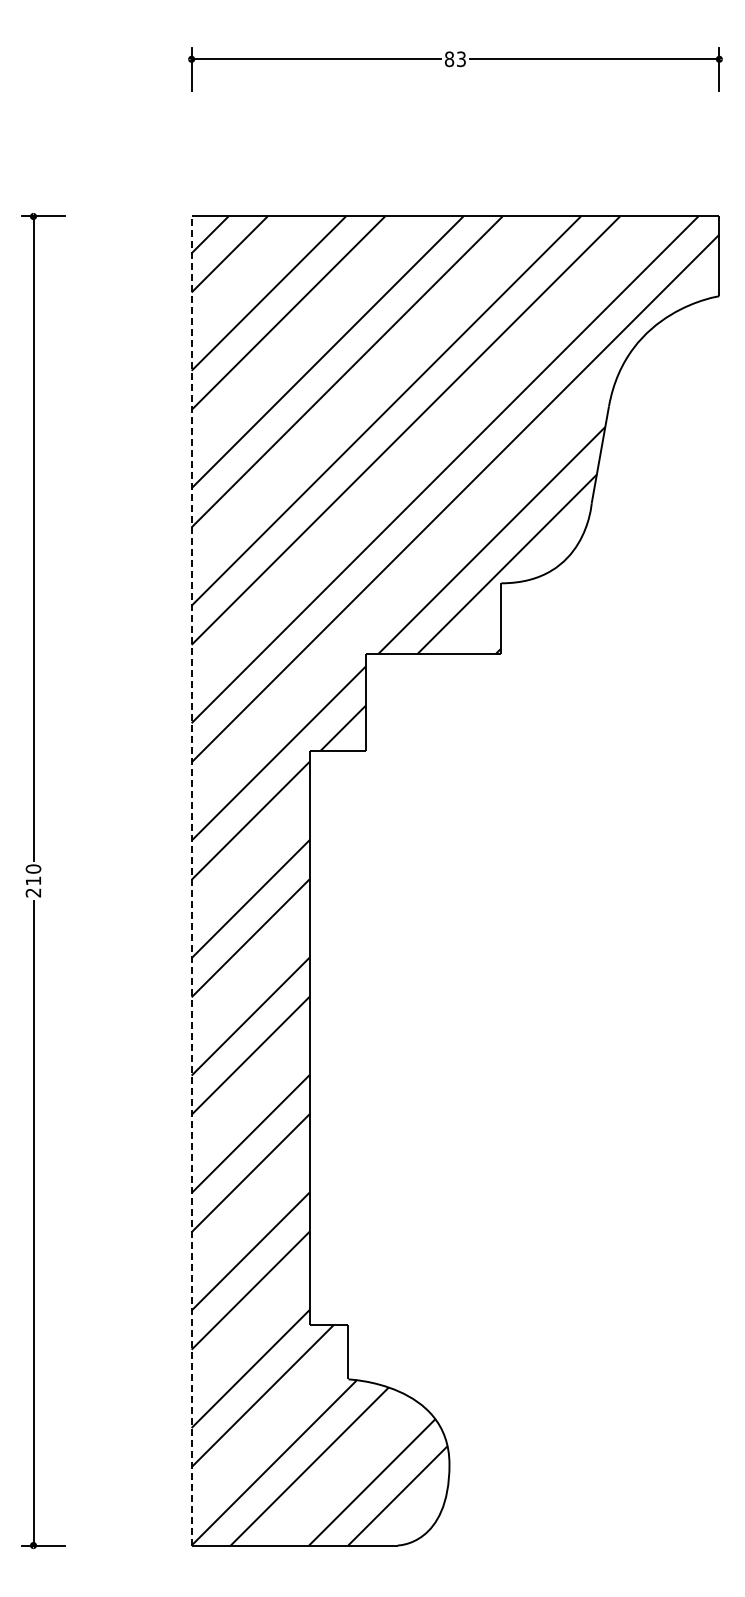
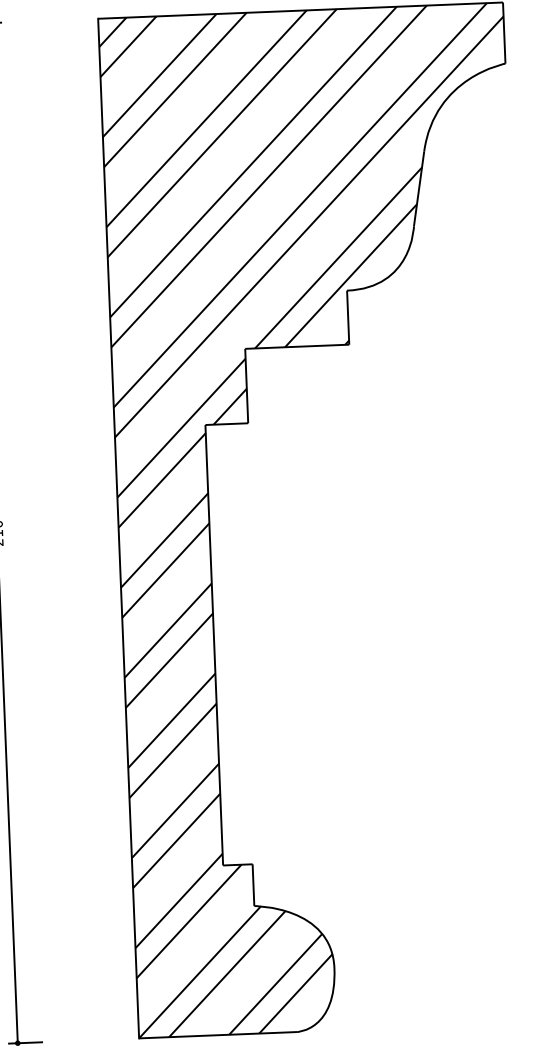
line: (191, 881) -> (118, 528), dashed -> solid

